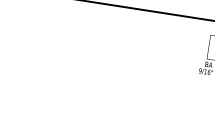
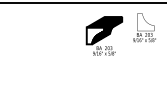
part: (160, 58) -> (104, 35), added

